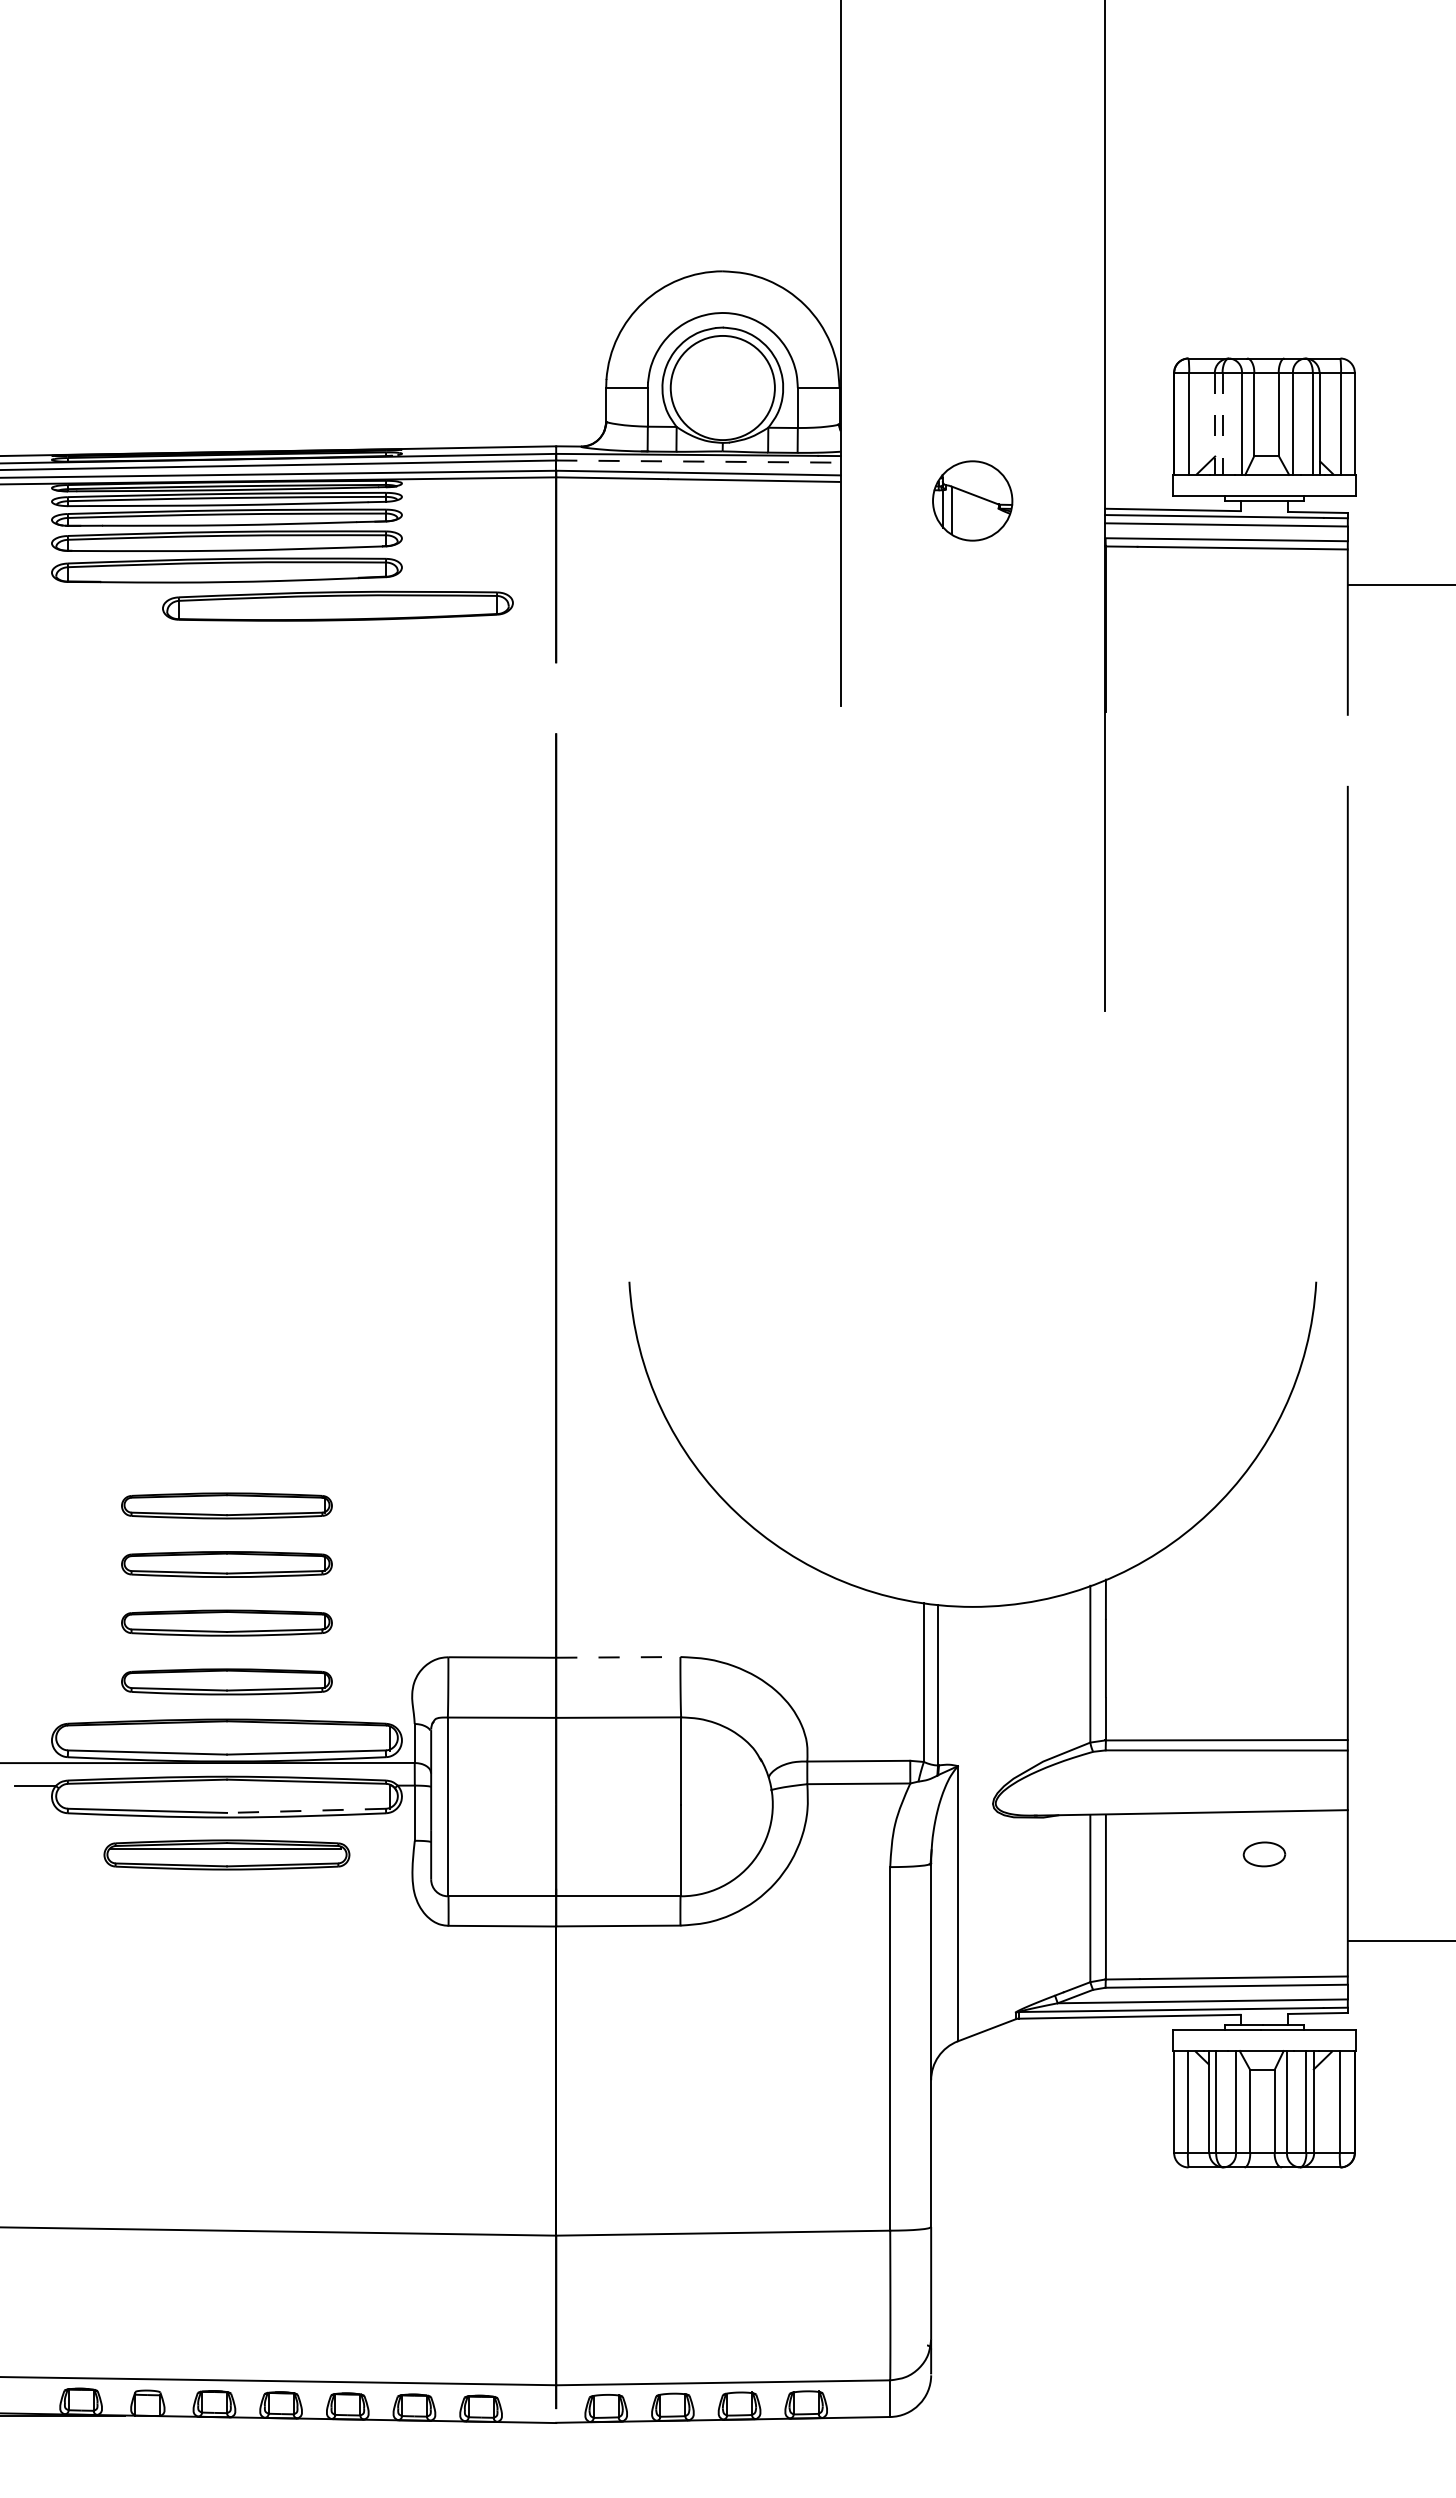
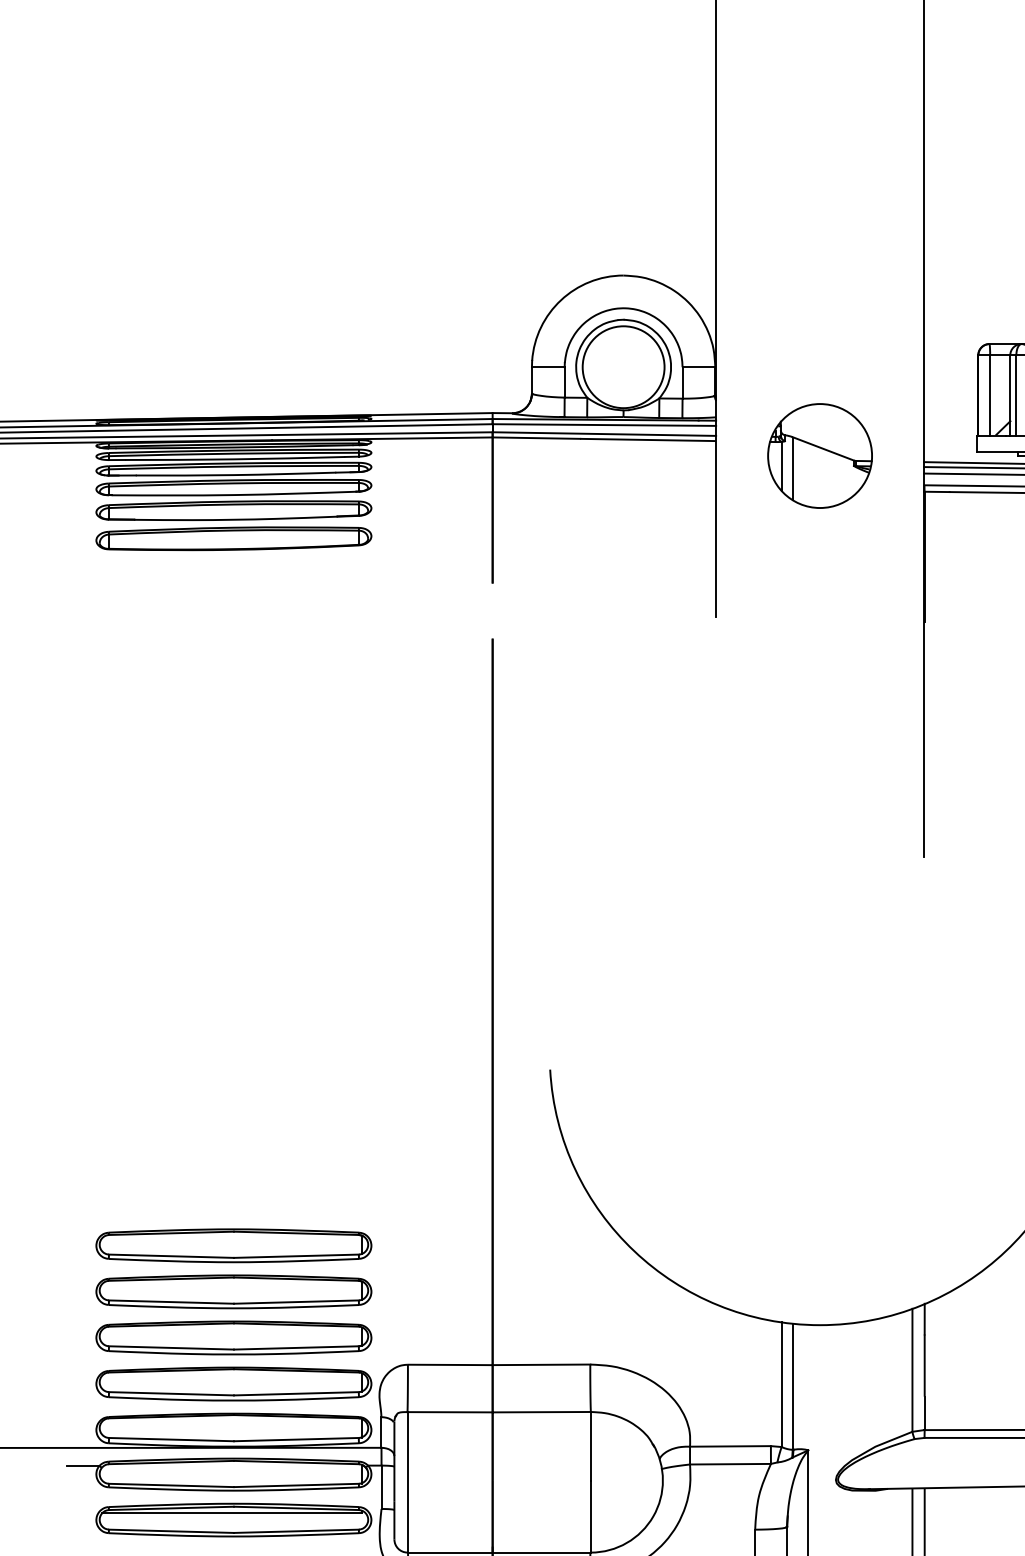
line: (1214, 424) -> (1010, 395), dashed -> solid
line: (1222, 424) -> (1016, 395), dashed -> solid
line: (698, 461) -> (604, 424), dashed -> solid
part: (972, 500) -> (819, 455), size x1.67
part: (337, 605) -> (233, 538), moved
part: (226, 1505) -> (233, 1245), size x1.67
part: (226, 1564) -> (233, 1291), size x1.67
part: (226, 1622) -> (233, 1337), size x1.67
line: (618, 1657) -> (541, 1364), dashed -> solid
part: (226, 1681) -> (233, 1383), size x1.67
line: (306, 1810) -> (296, 1485), dashed -> solid
part: (226, 1854) -> (233, 1519), size x1.43

